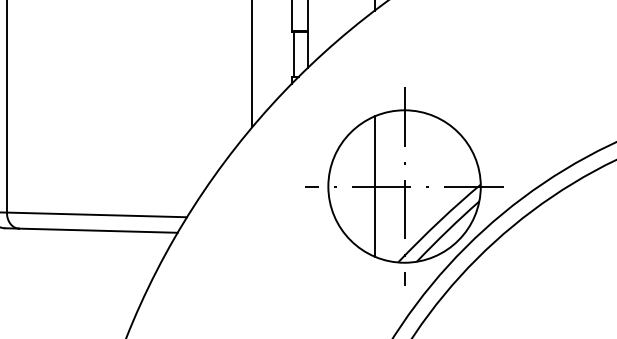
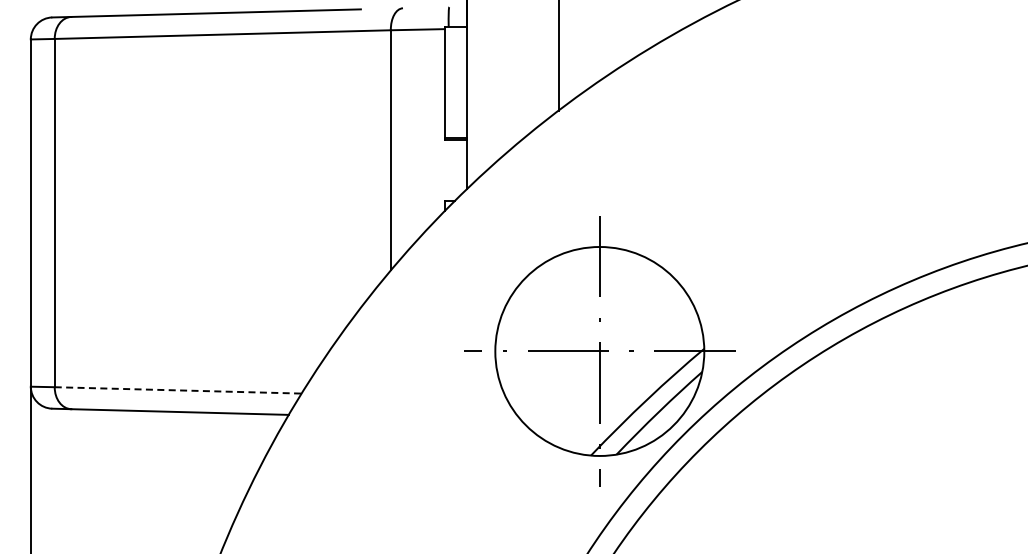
line: (294, 53) -> (448, 169), removed
line: (374, 186) -> (558, 351), removed
line: (97, 214) -> (178, 390), solid -> dashed

